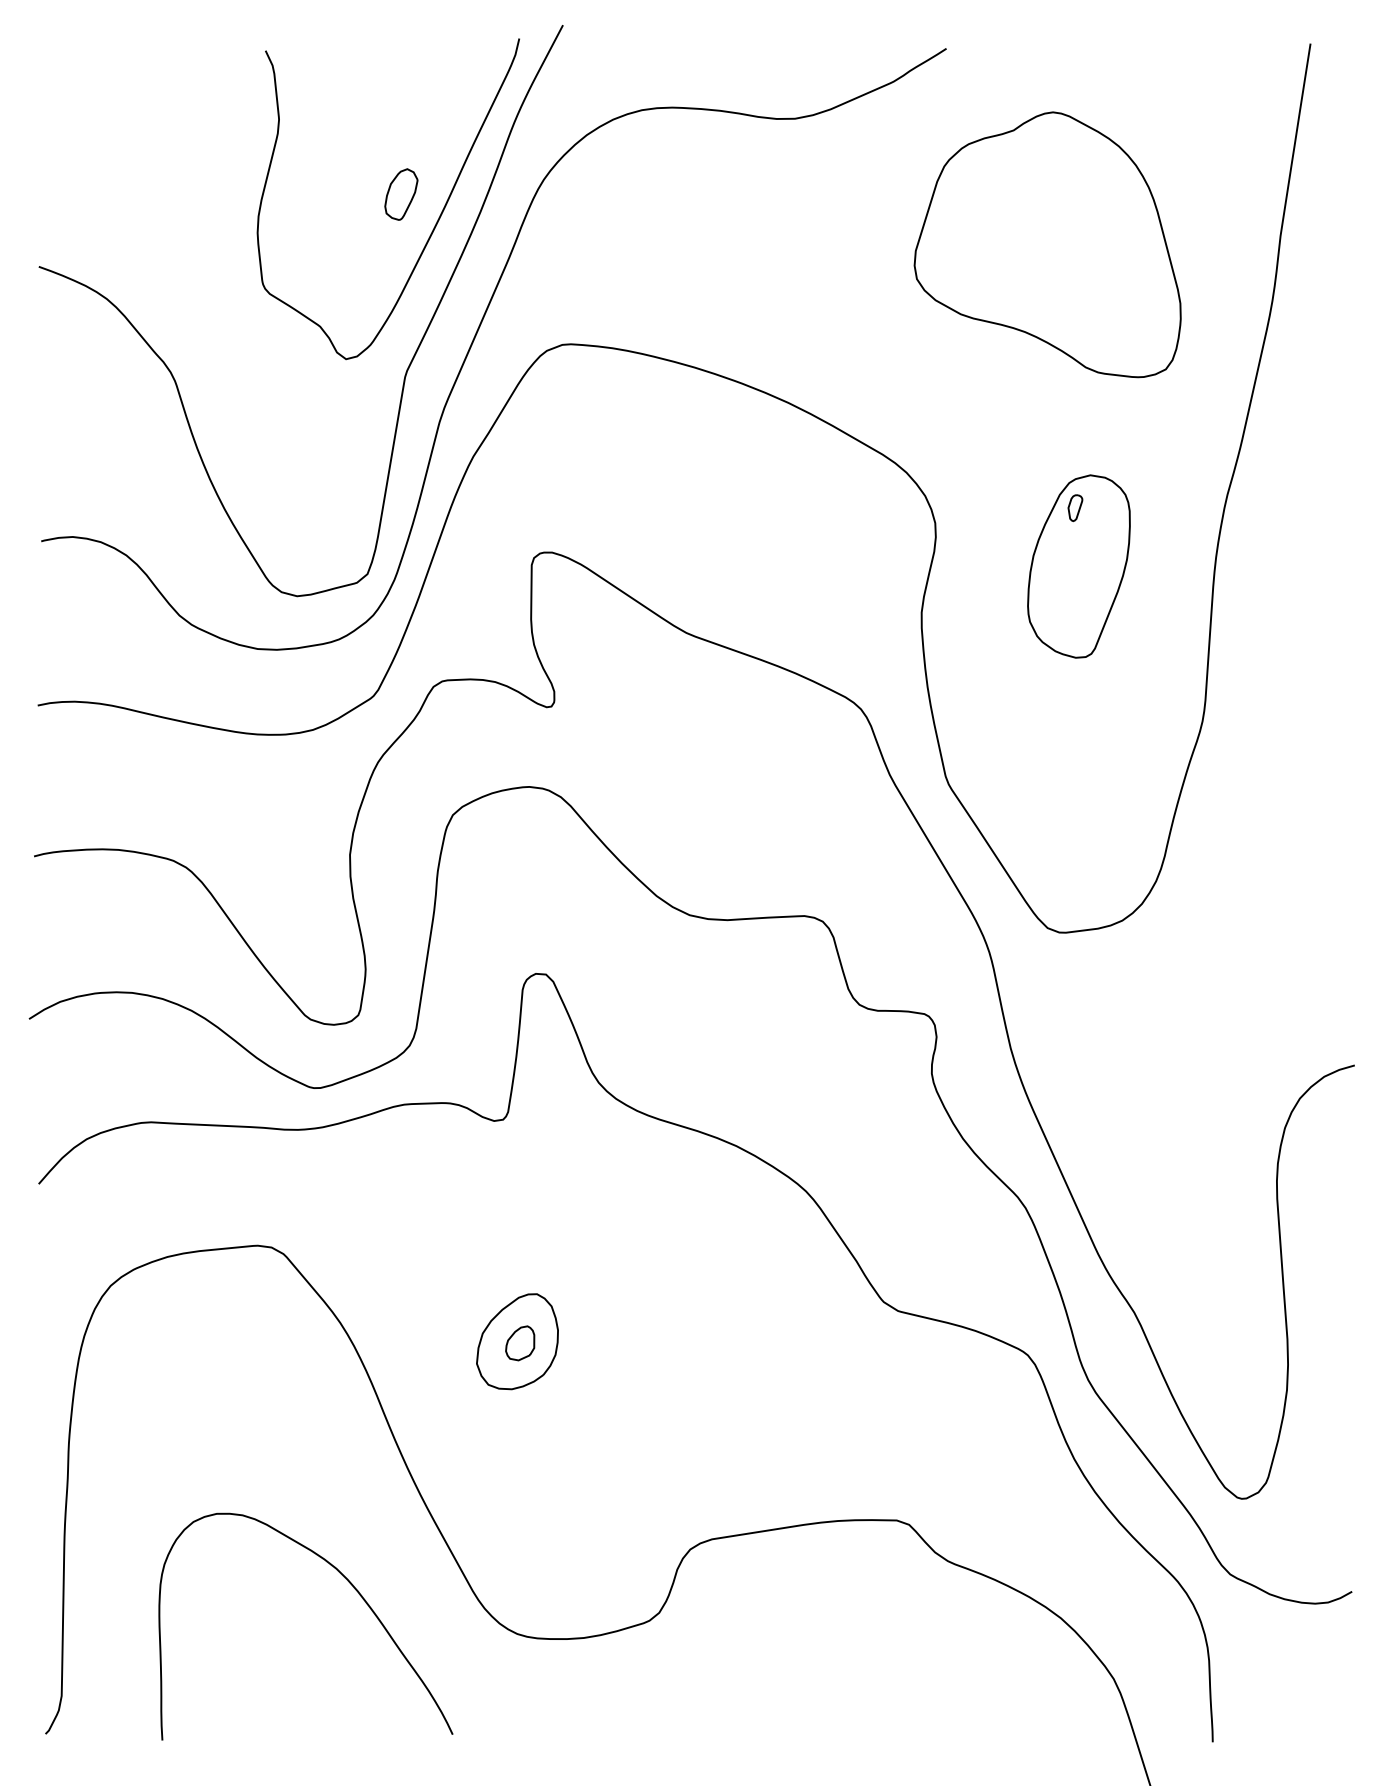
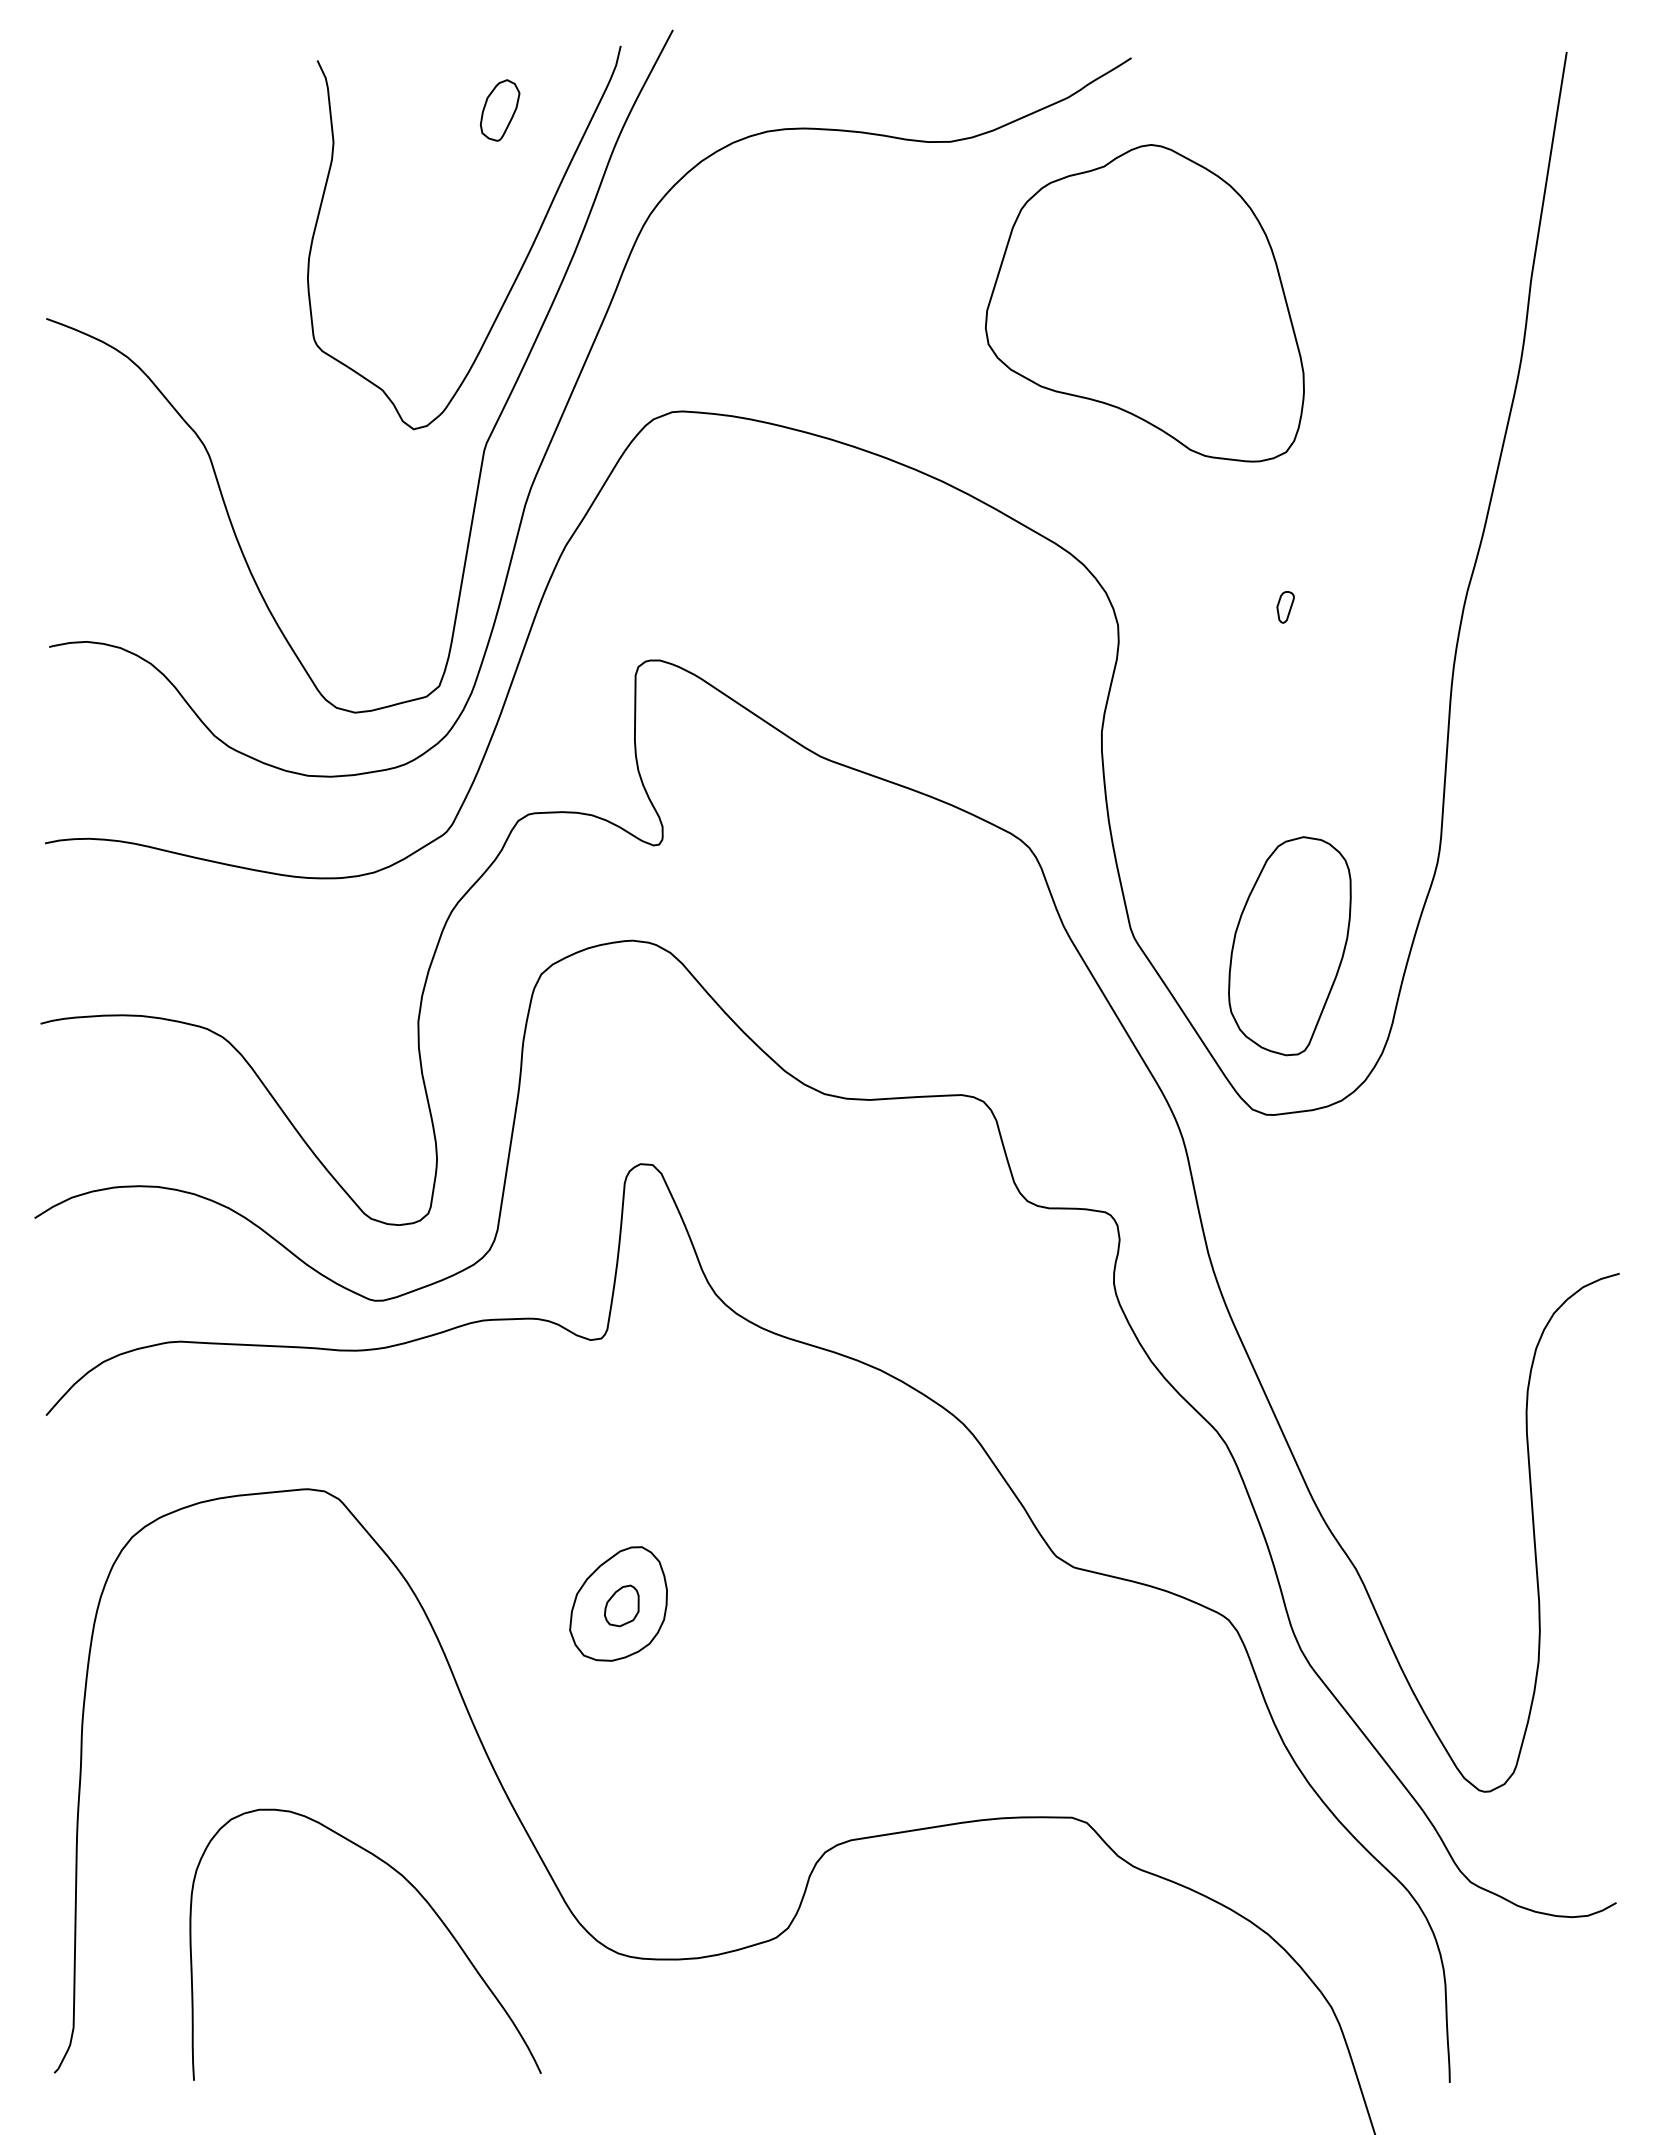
part: (401, 194) -> (500, 110), moved
part: (1047, 244) -> (1144, 302), moved
part: (1078, 566) -> (1289, 946), moved

